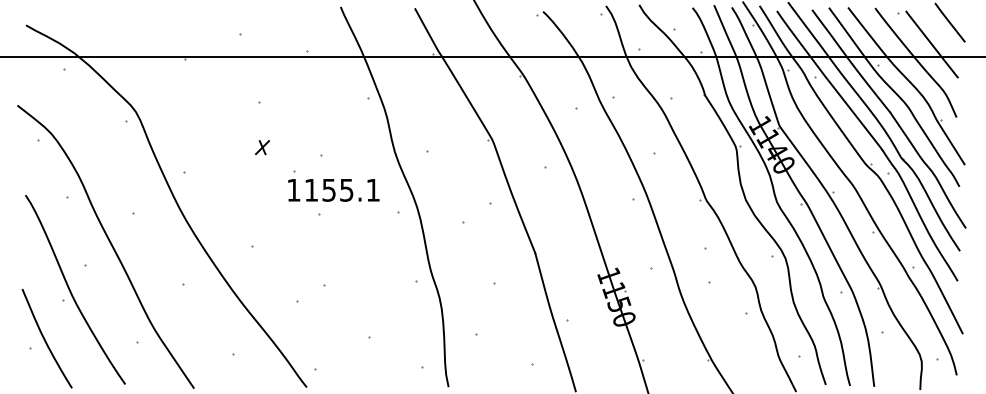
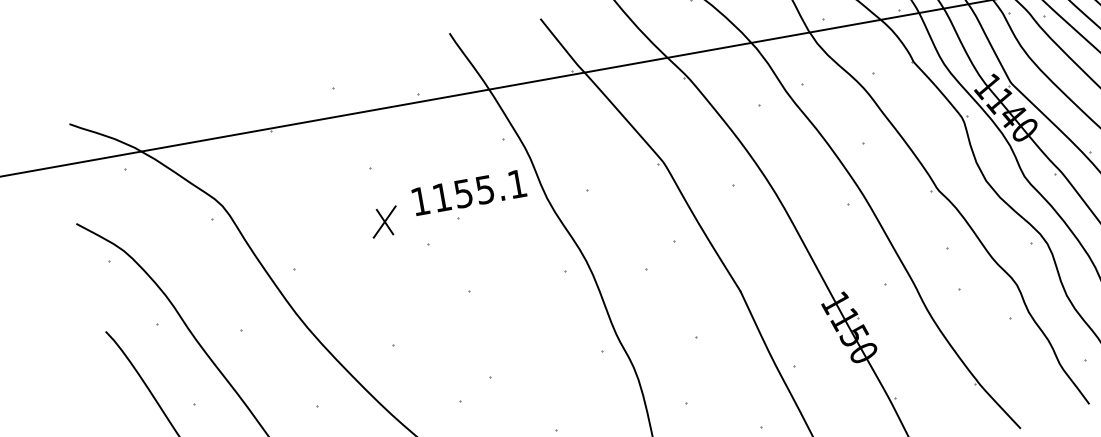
part: (262, 147) -> (384, 221), size x1.67
text: (333, 190) -> (468, 192), moved

